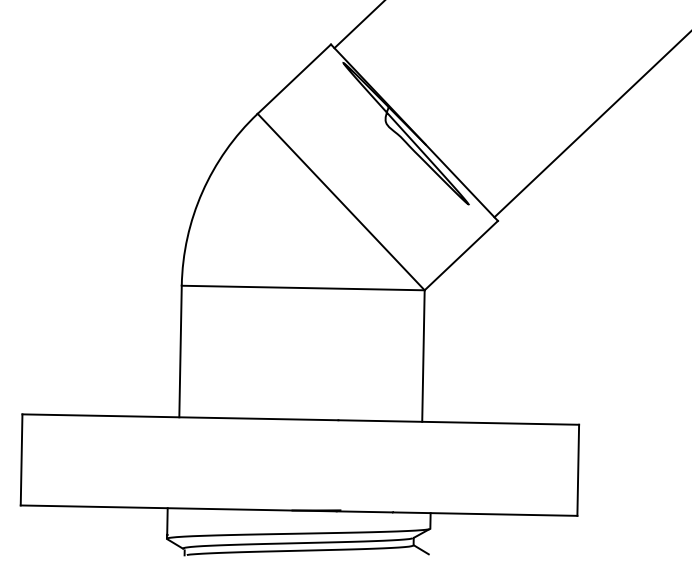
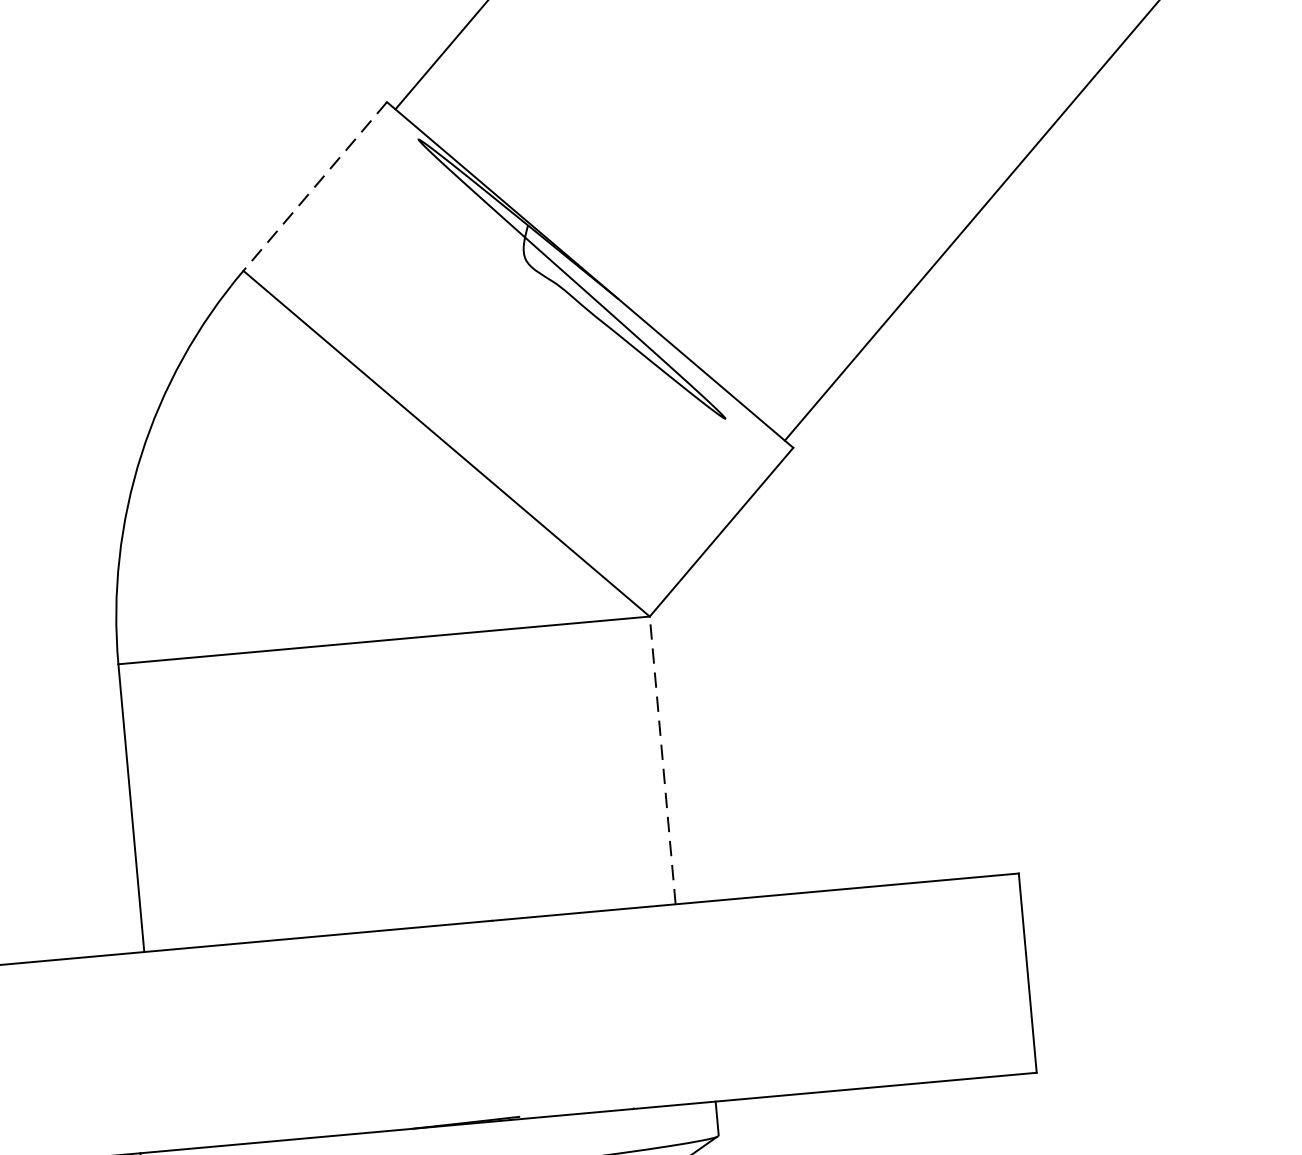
line: (293, 79) -> (313, 187), solid -> dashed
line: (423, 356) -> (662, 761), solid -> dashed

